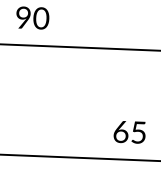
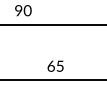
text: (129, 130) -> (55, 65), moved

